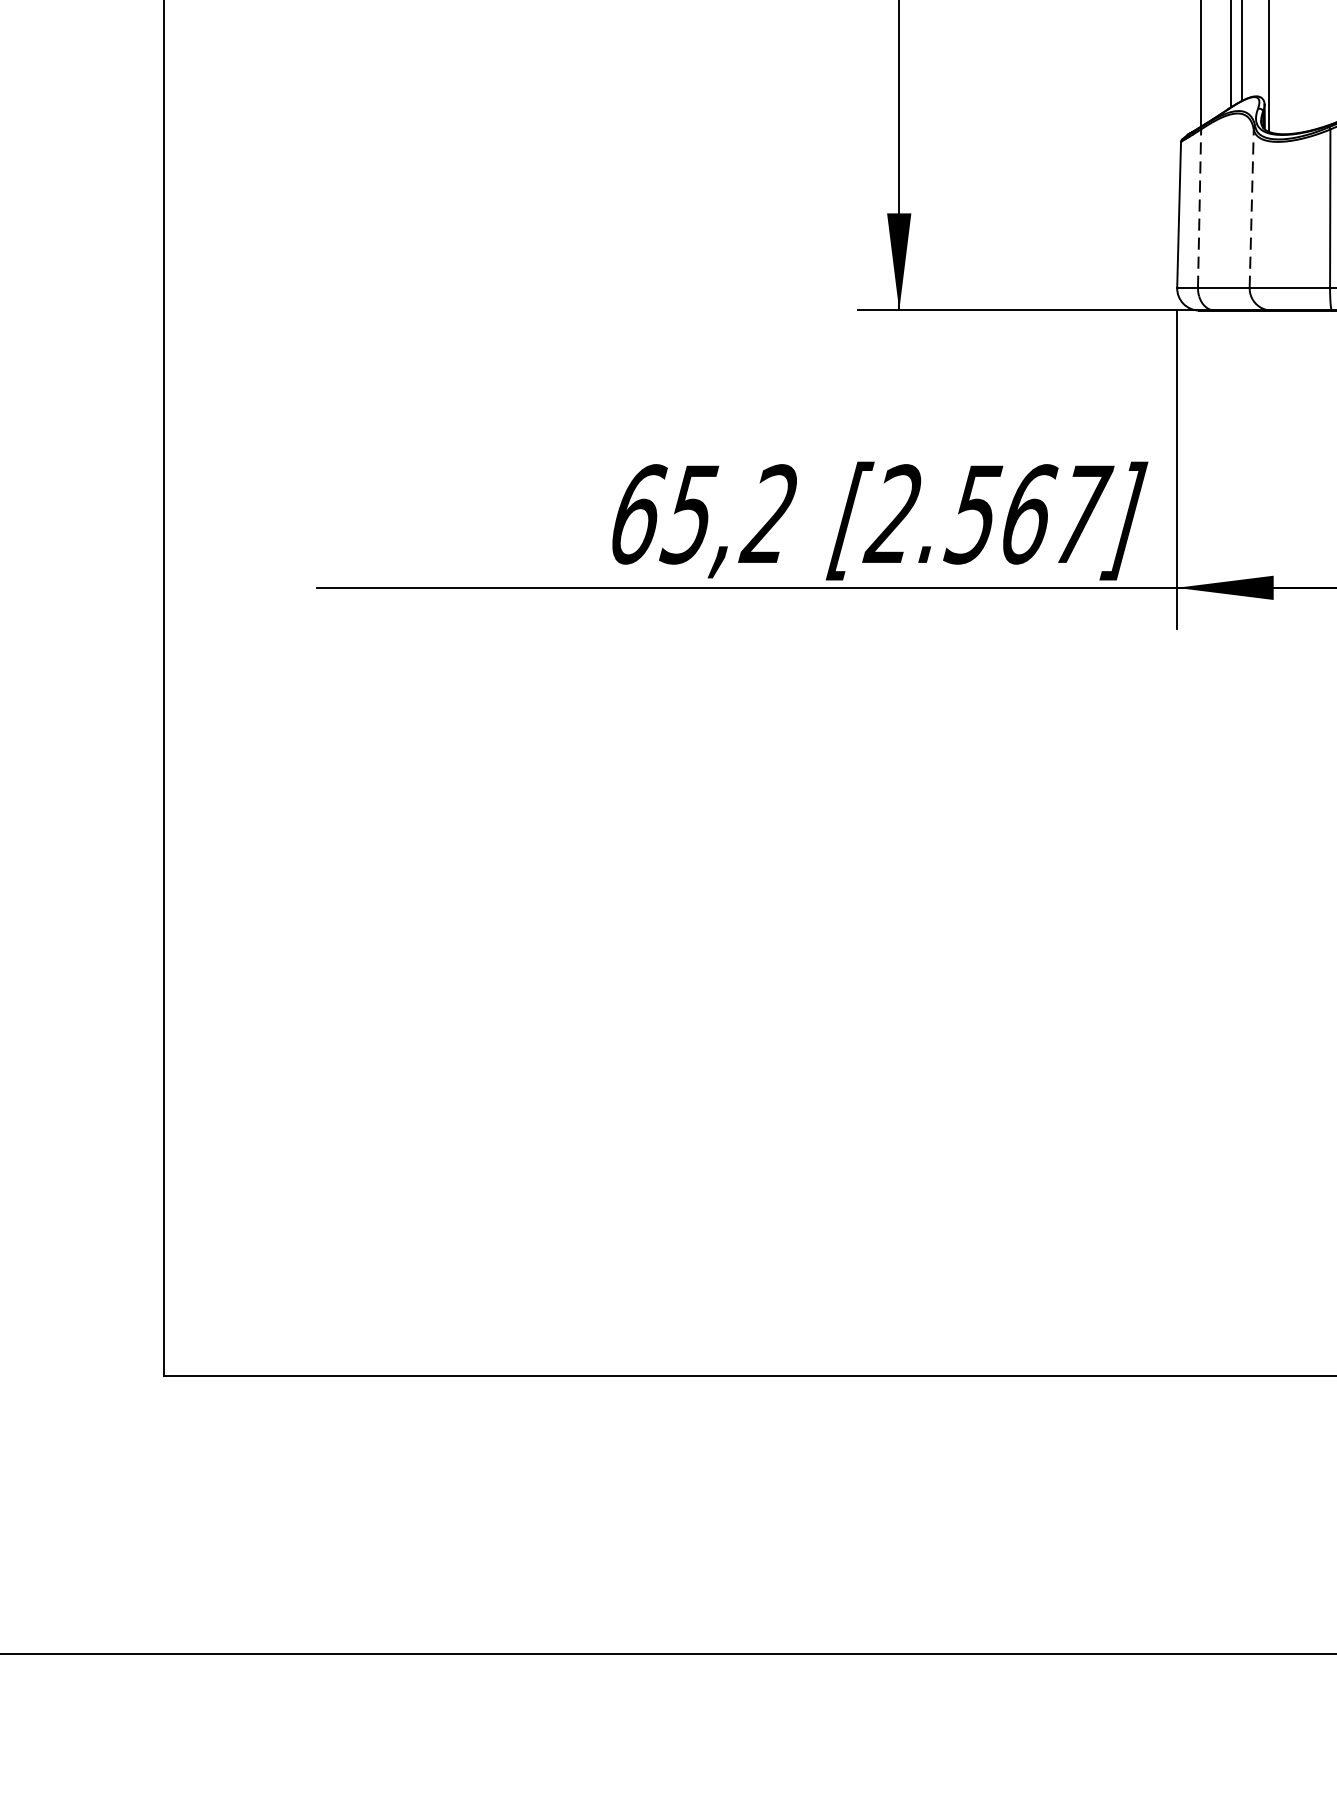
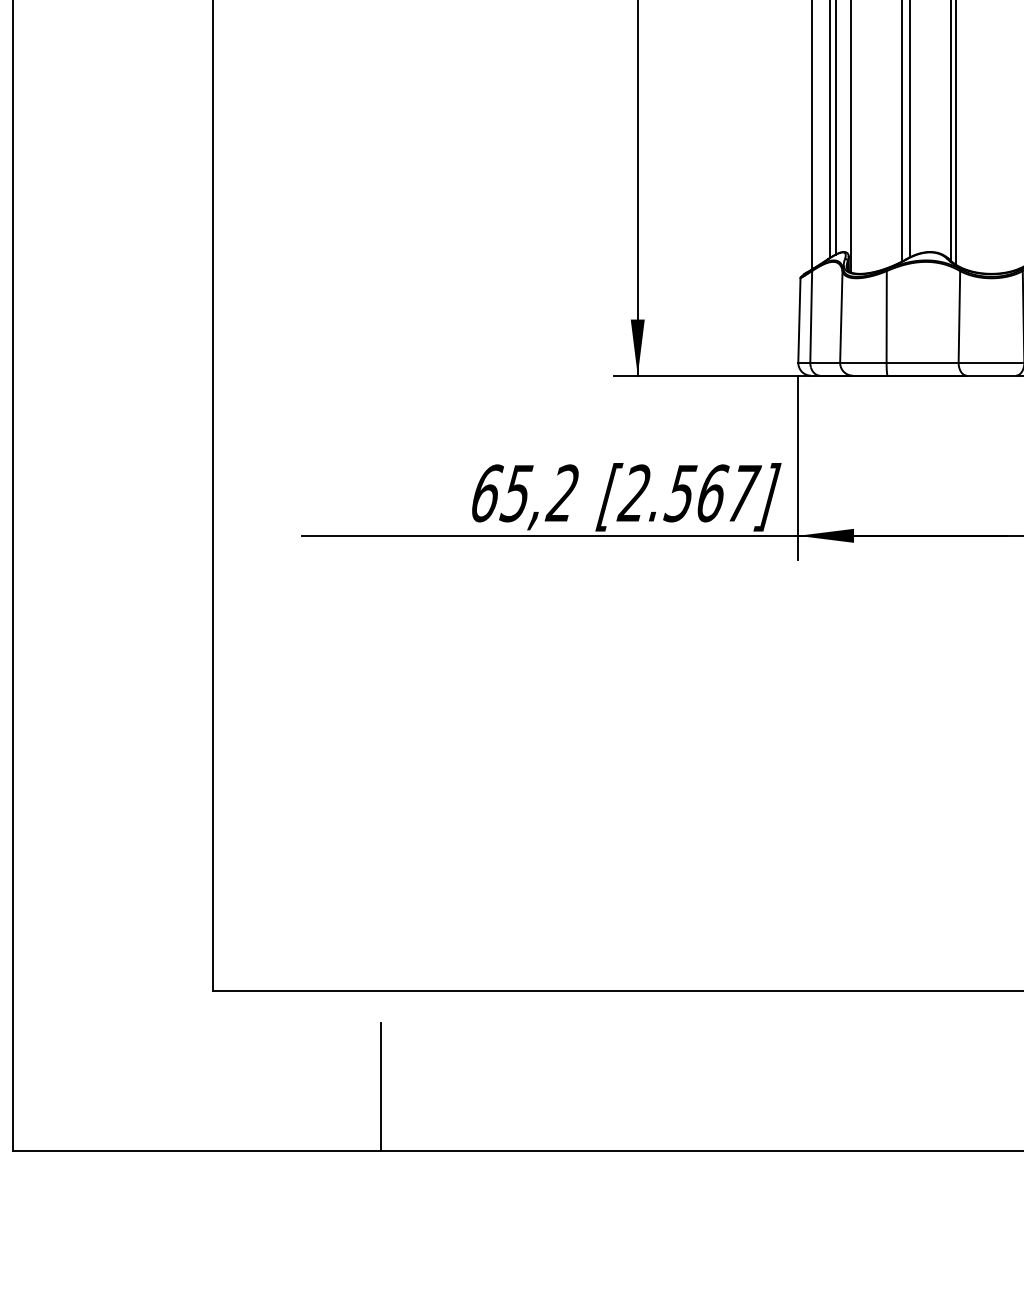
line: (1200, 208) -> (811, 316), dashed -> solid
line: (1251, 208) -> (841, 316), dashed -> solid
line: (455, 1543) -> (381, 1087), added

